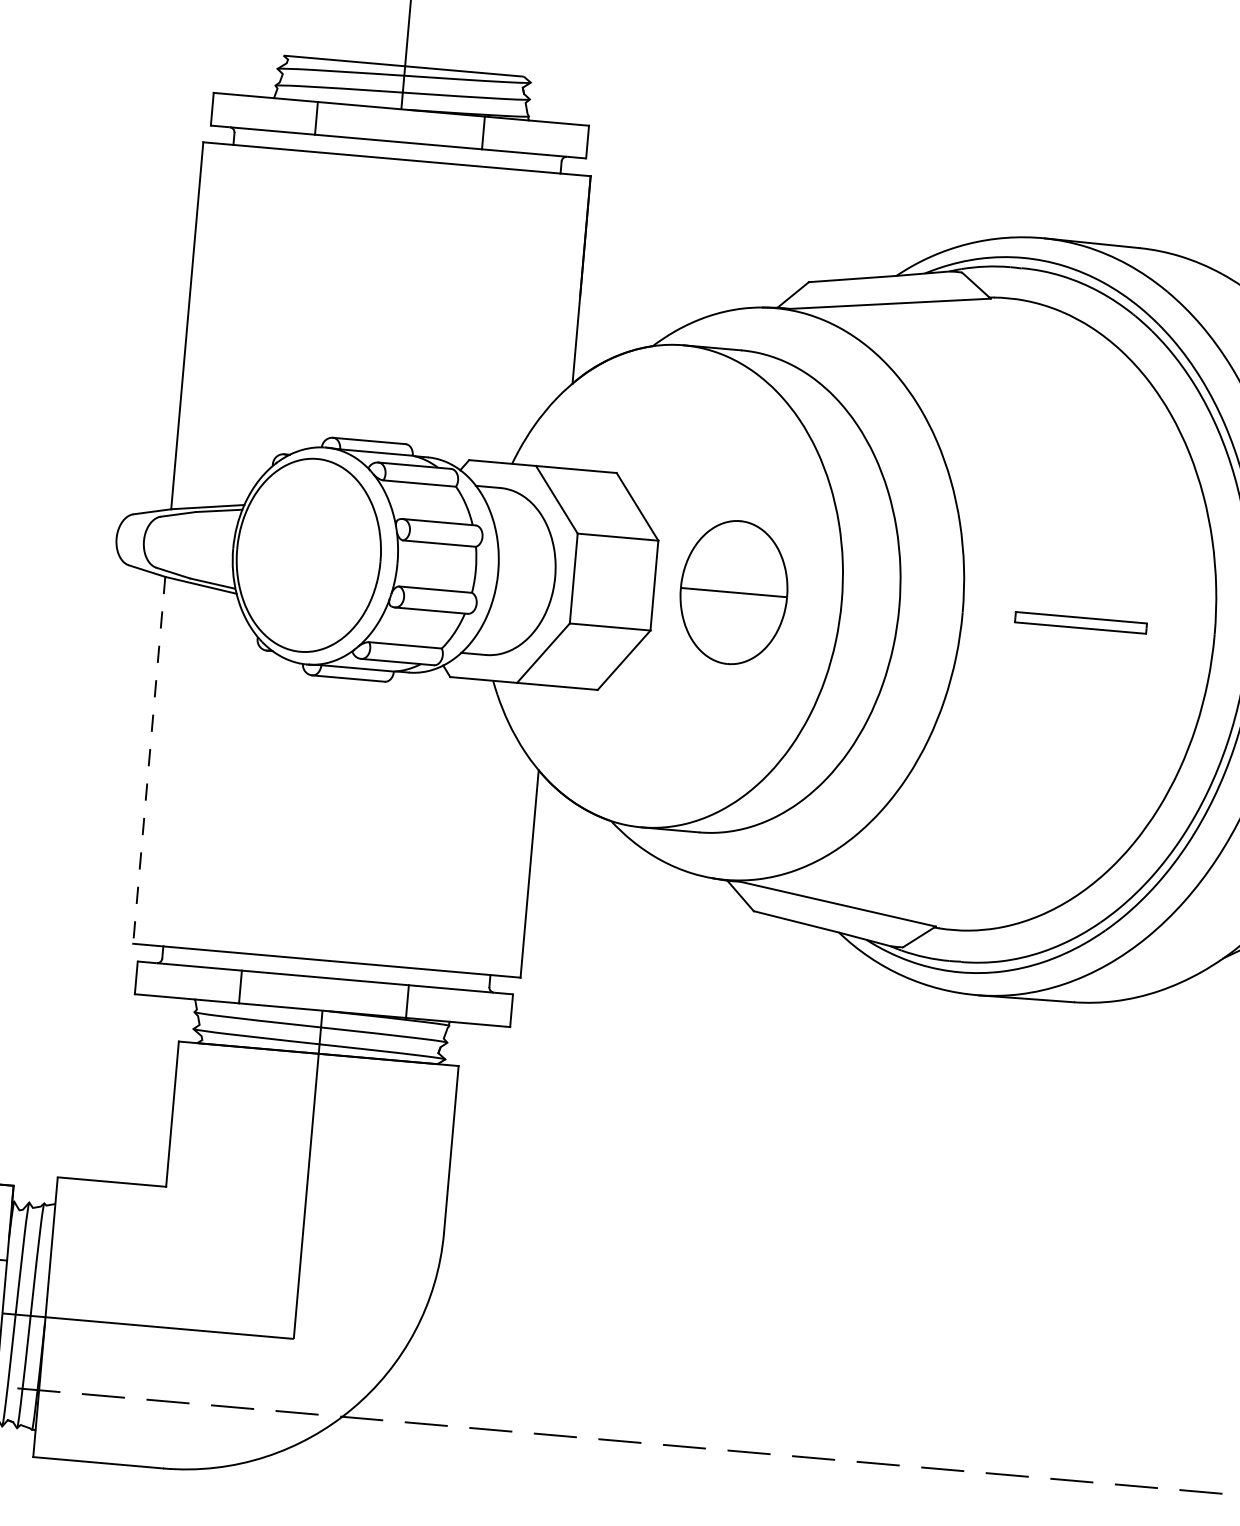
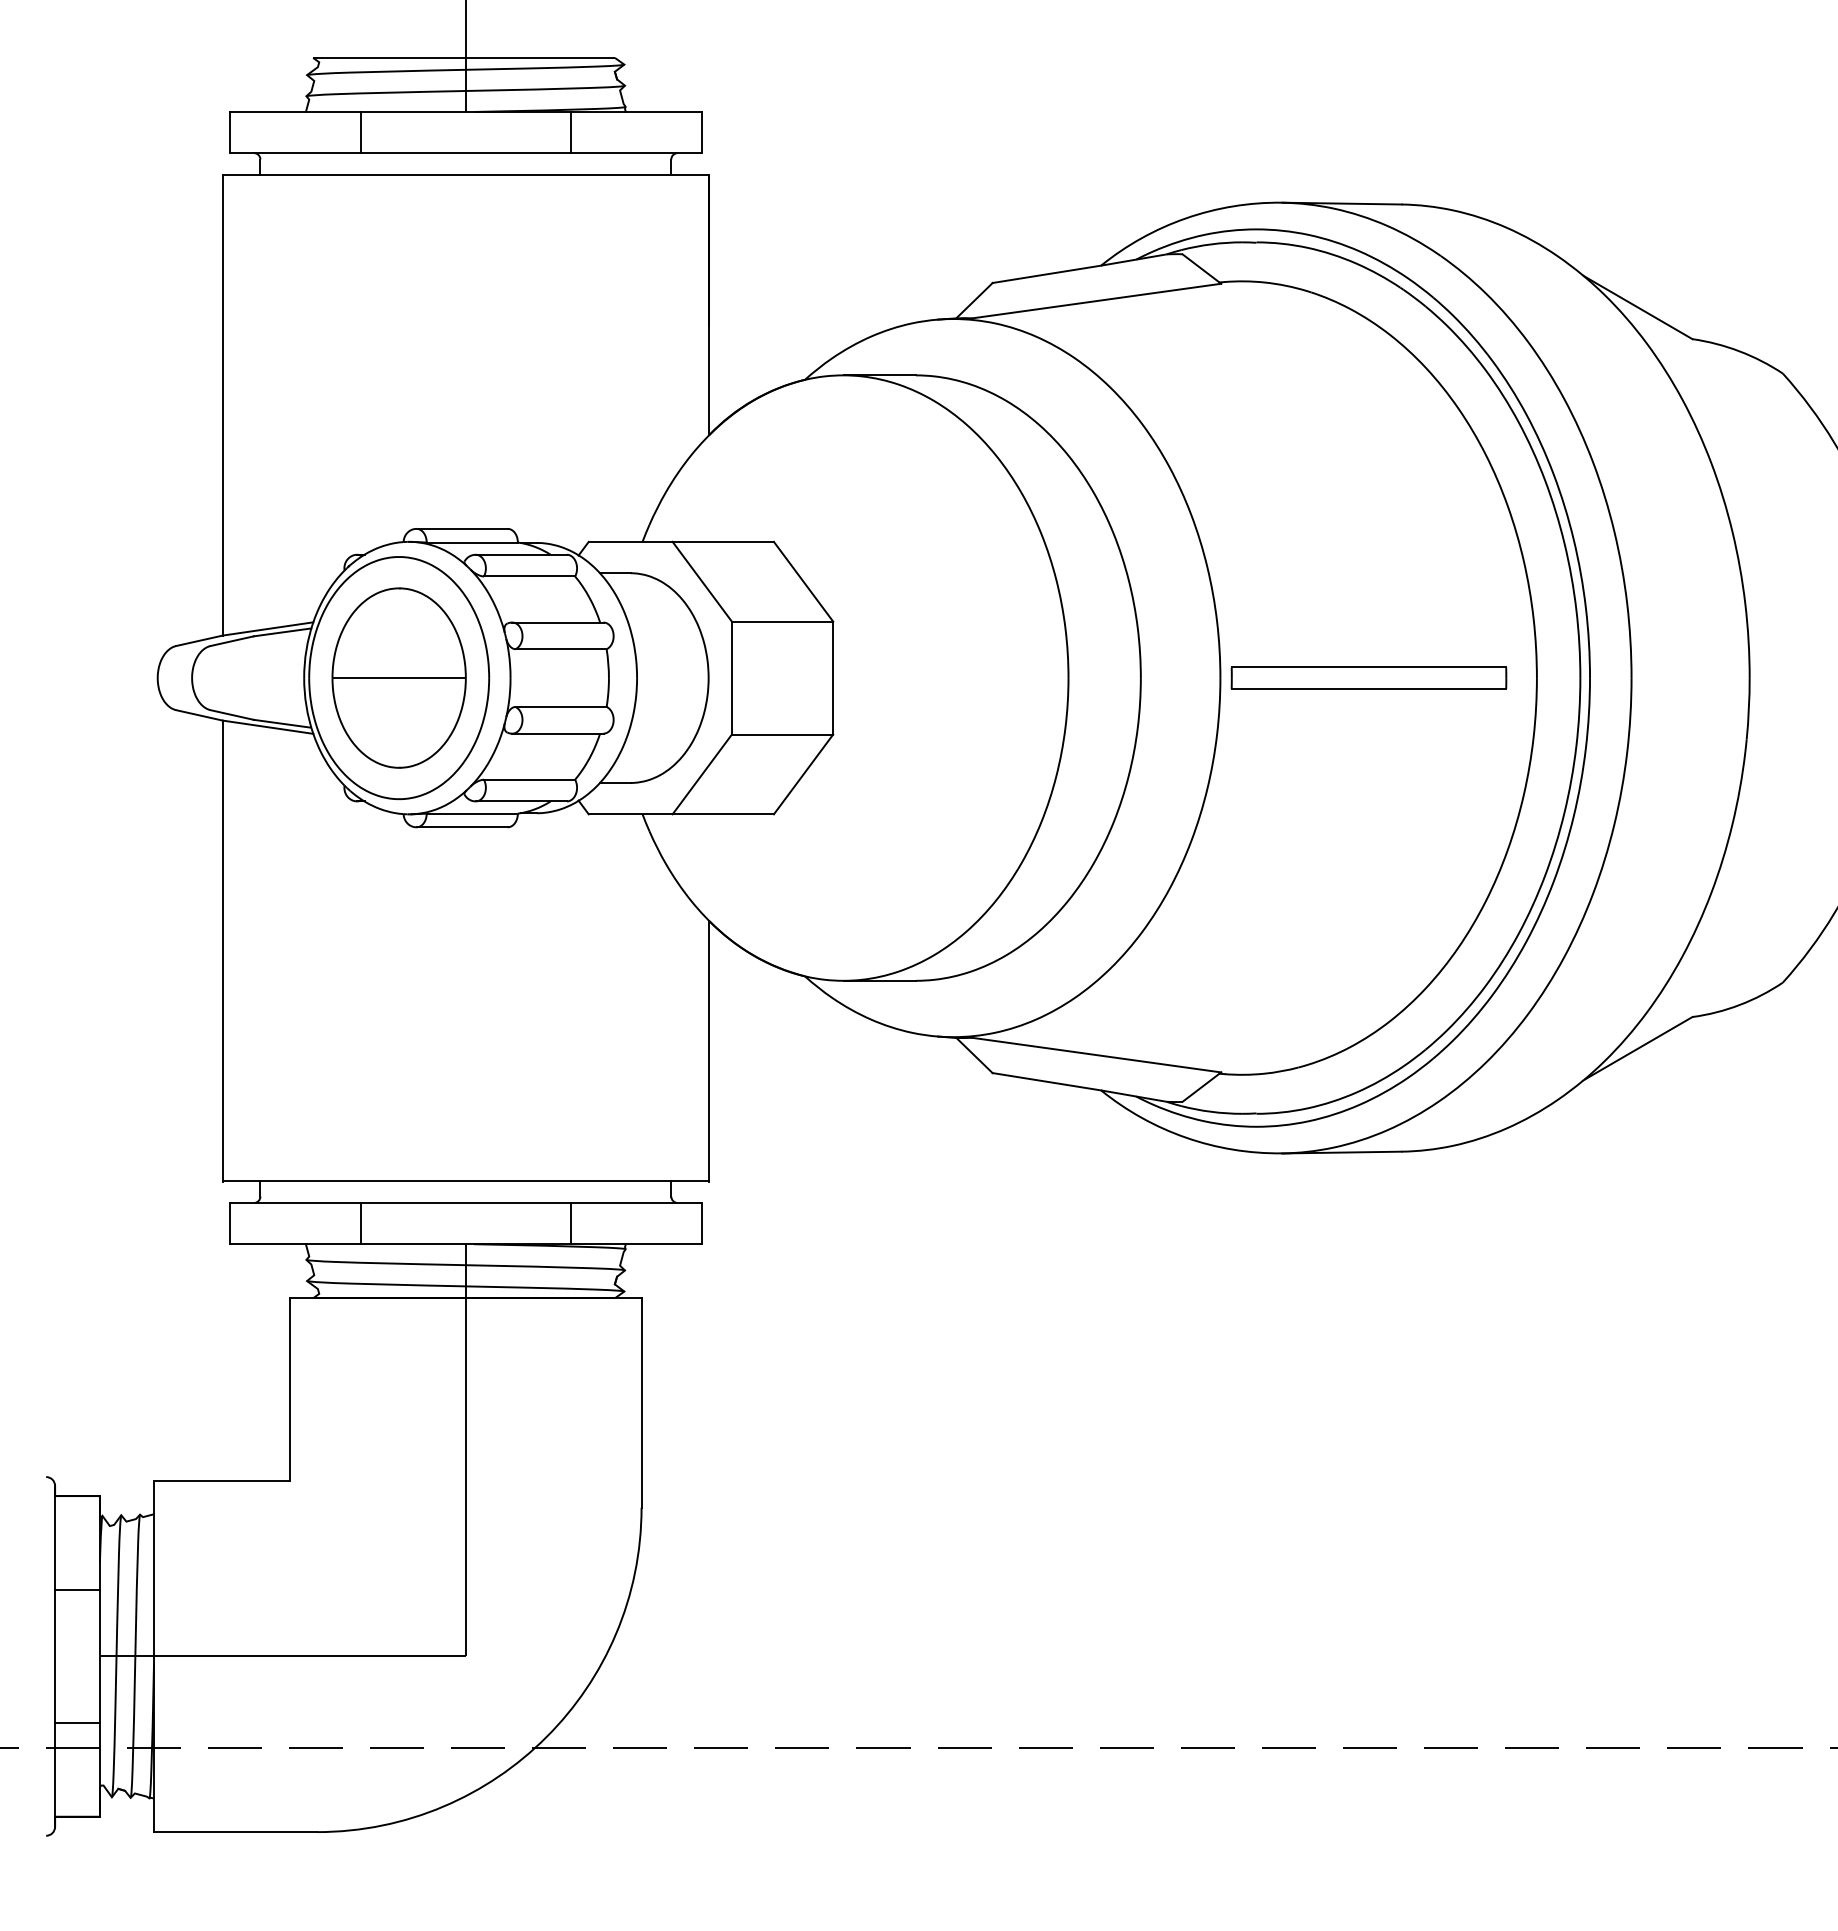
part: (733, 592) -> (398, 677), moved
part: (1080, 622) -> (1368, 677), size x1.67
line: (149, 760) -> (222, 951), dashed -> solid

